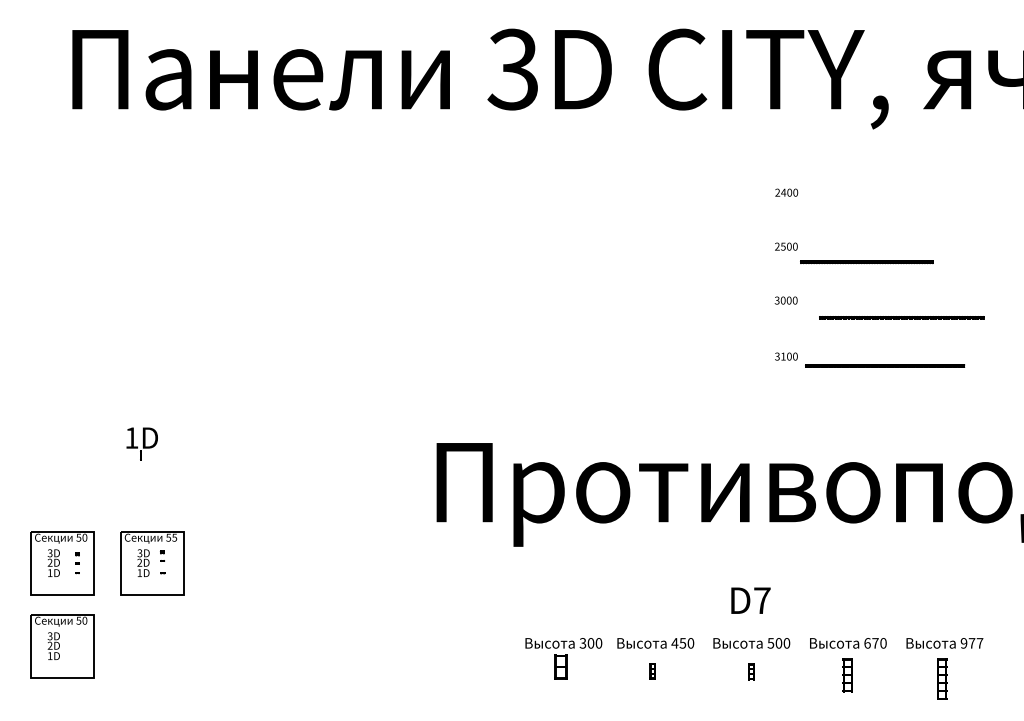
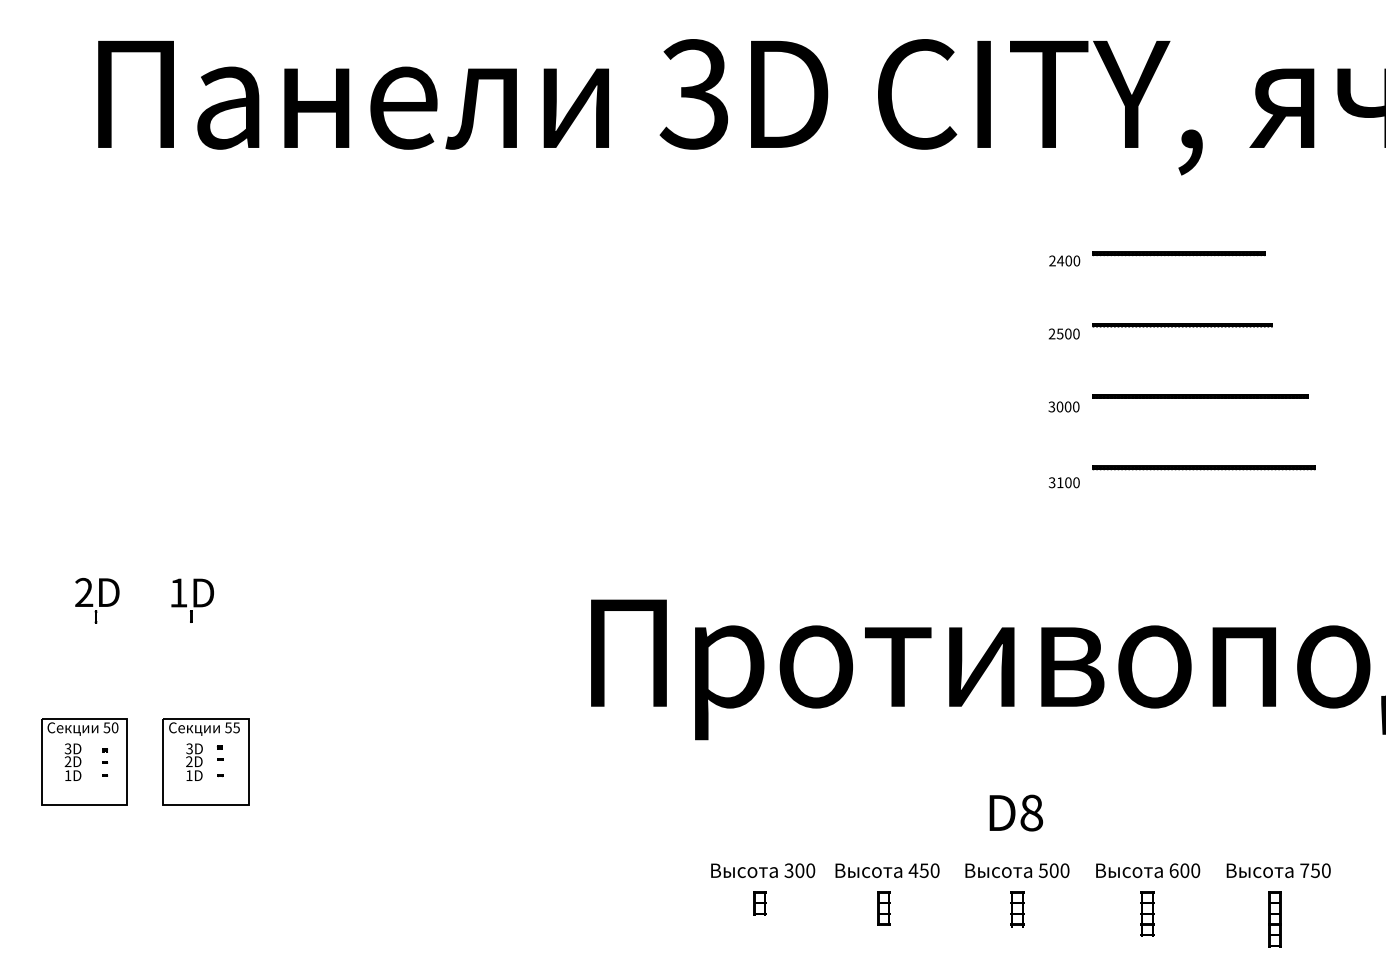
line: (871, 187) -> (1179, 253), added
line: (866, 262) -> (1182, 325), moved
line: (901, 317) -> (1203, 467), moved
line: (885, 365) -> (1201, 395), moved
part: (71, 443) -> (96, 600), added
text: (762, 600) -> (1031, 812), D7 -> D8
text: (875, 643) -> (1184, 870), 670 -> 600
text: (971, 643) -> (1314, 870), 977 -> 750
part: (62, 646) -> (84, 874), removed
part: (561, 667) -> (759, 903), size x0.71
part: (652, 671) -> (883, 908), size x1.67
part: (751, 671) -> (1017, 908), size x1.67

